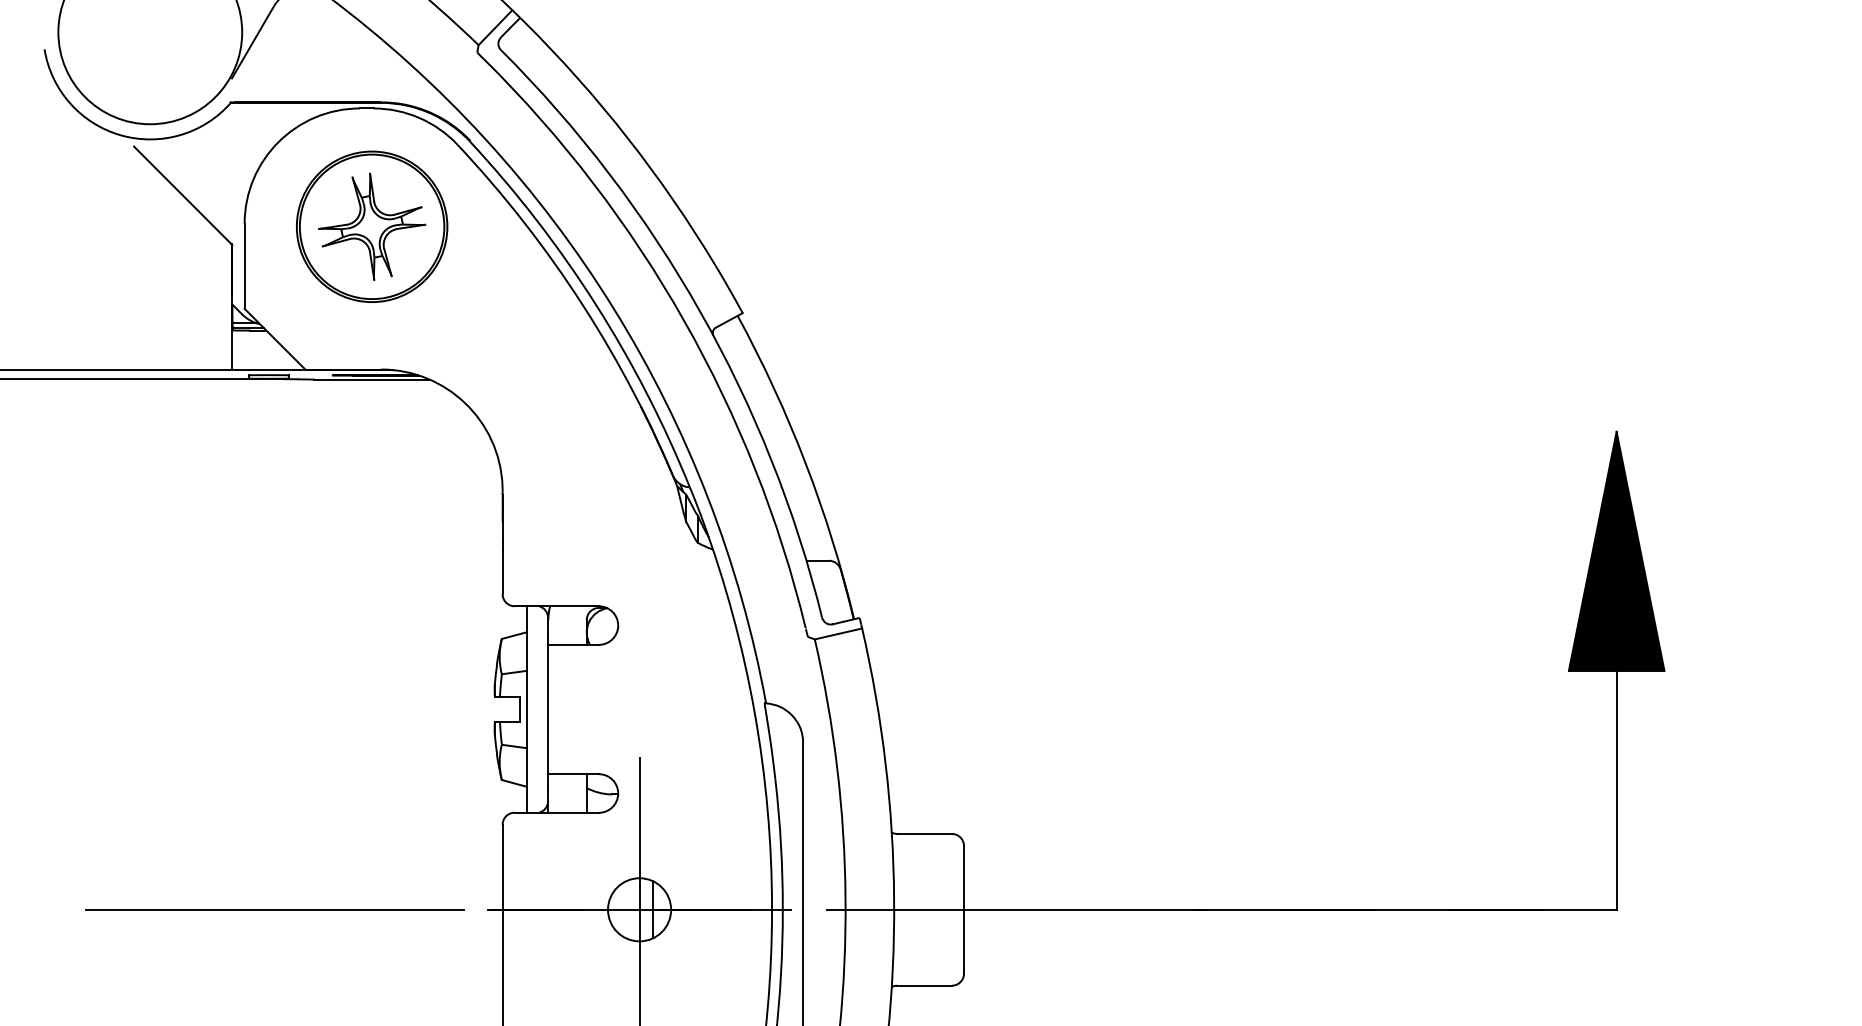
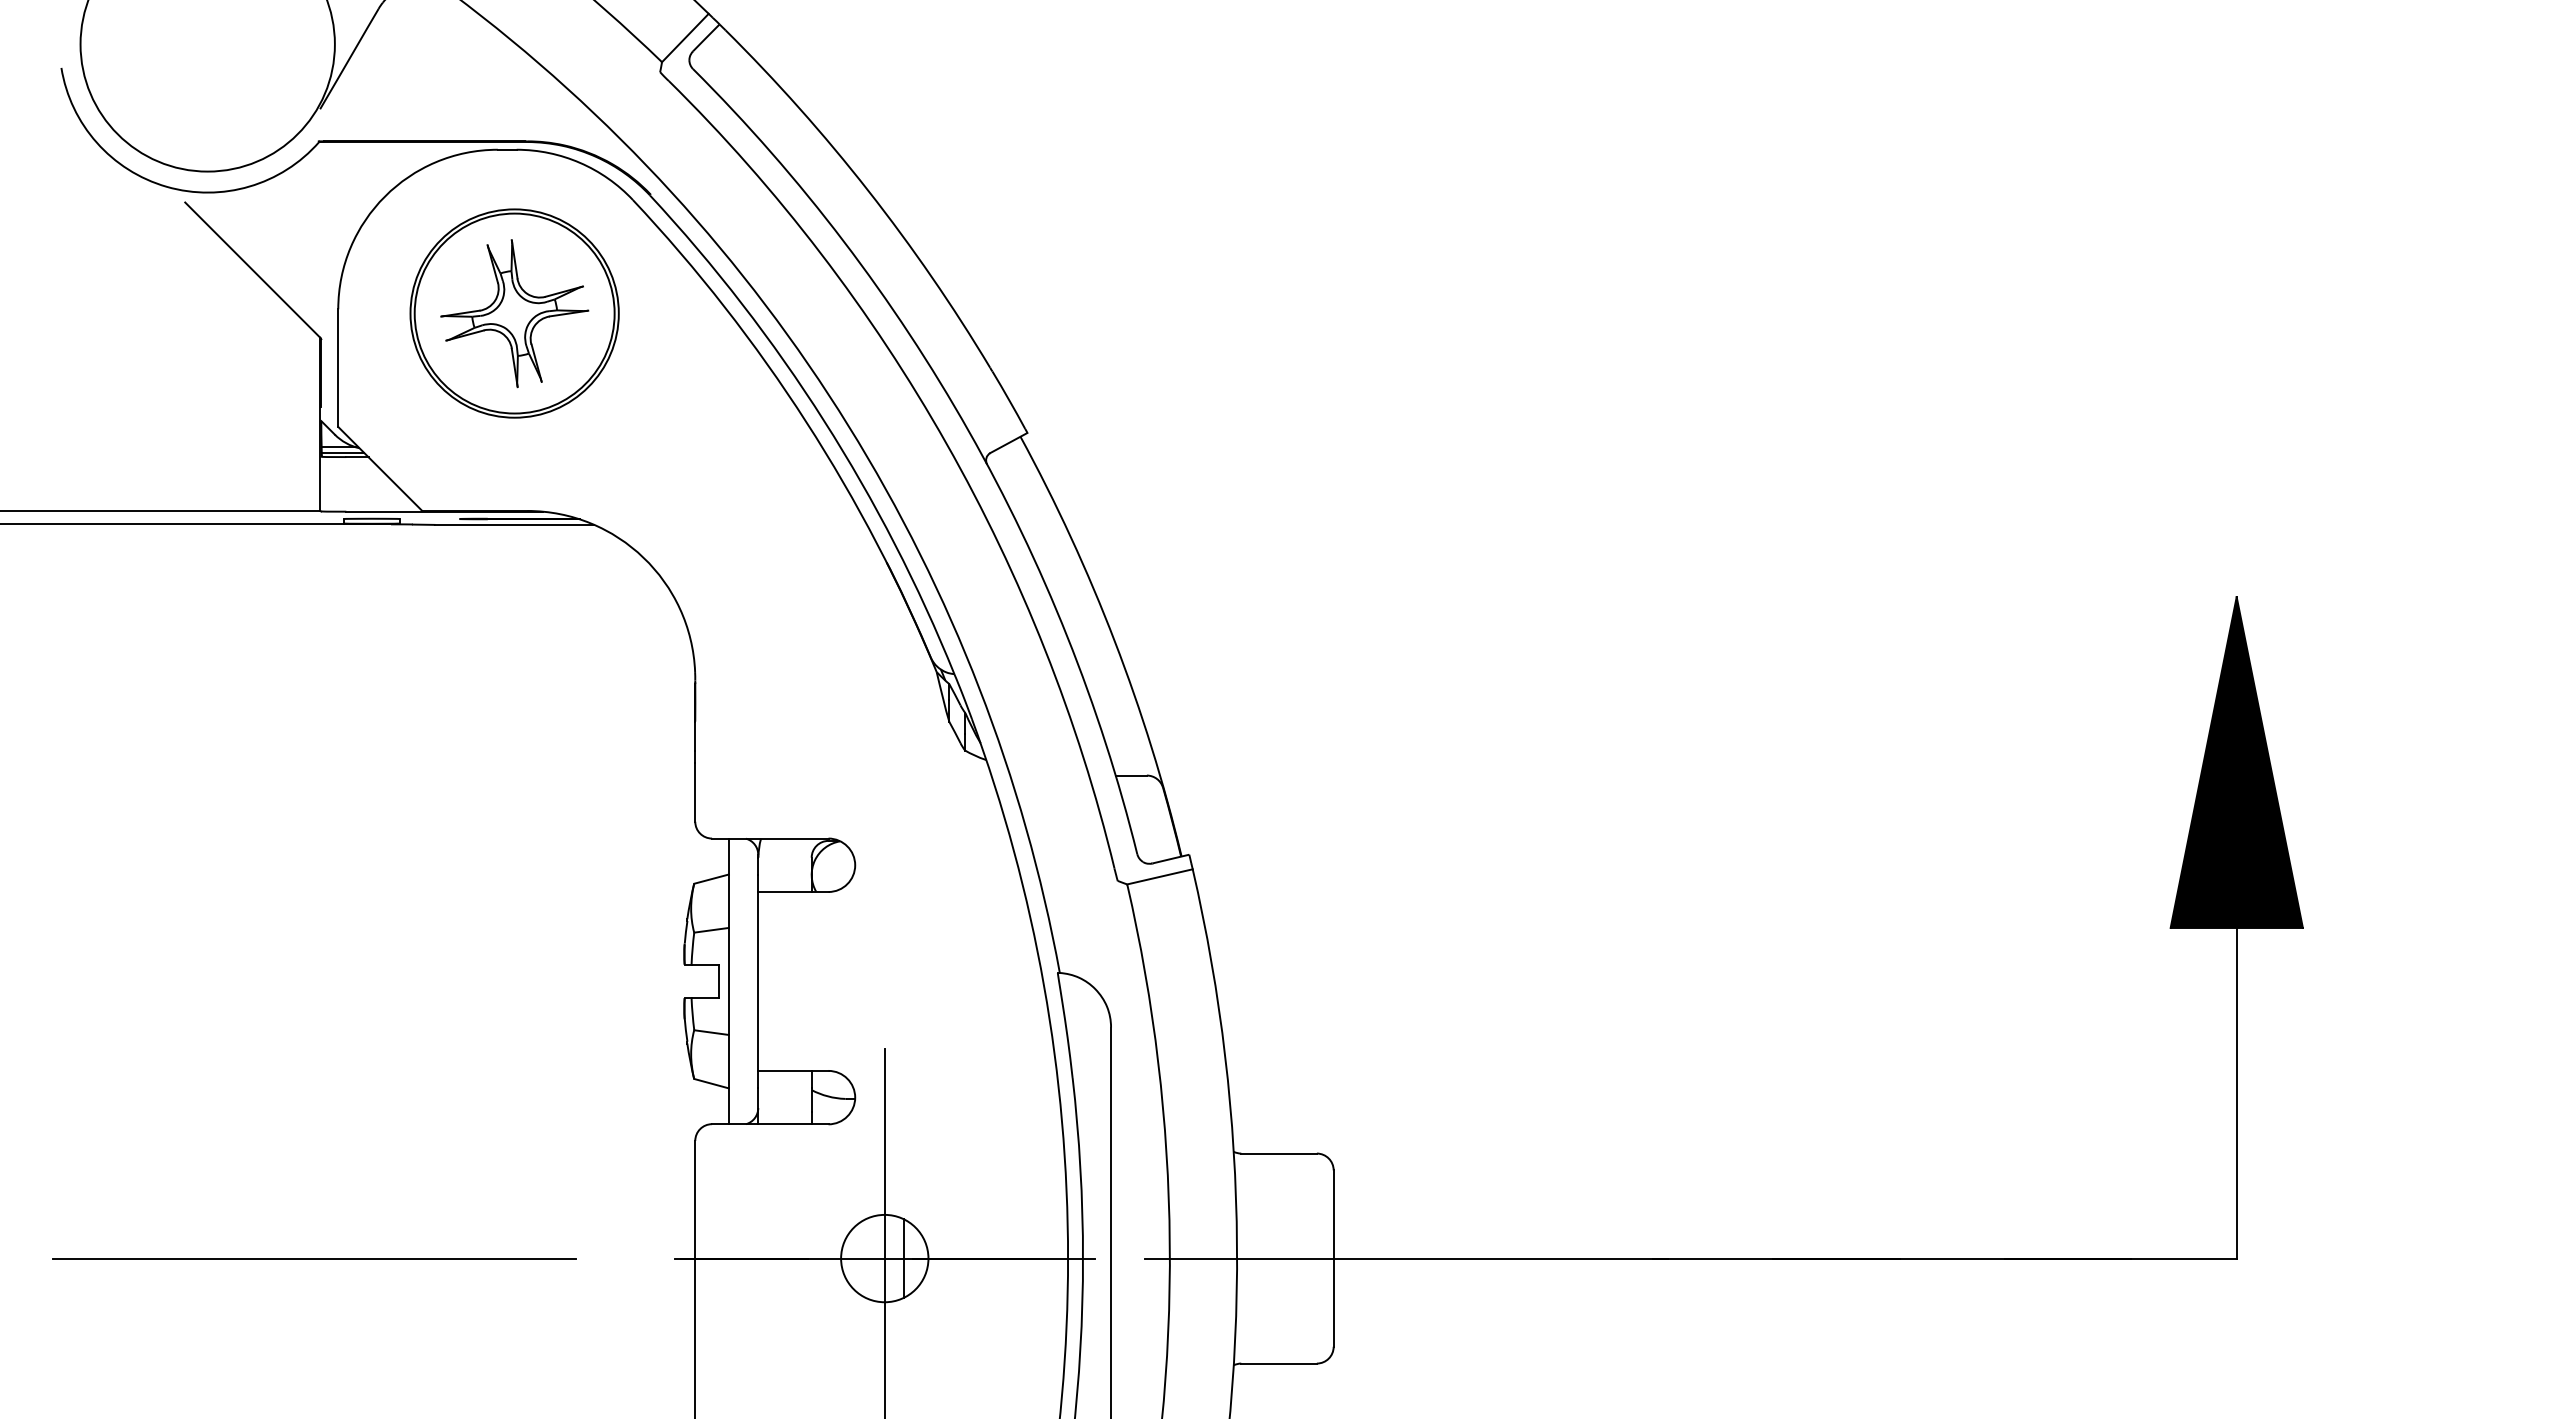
line: (275, 909) -> (314, 1258), moved

